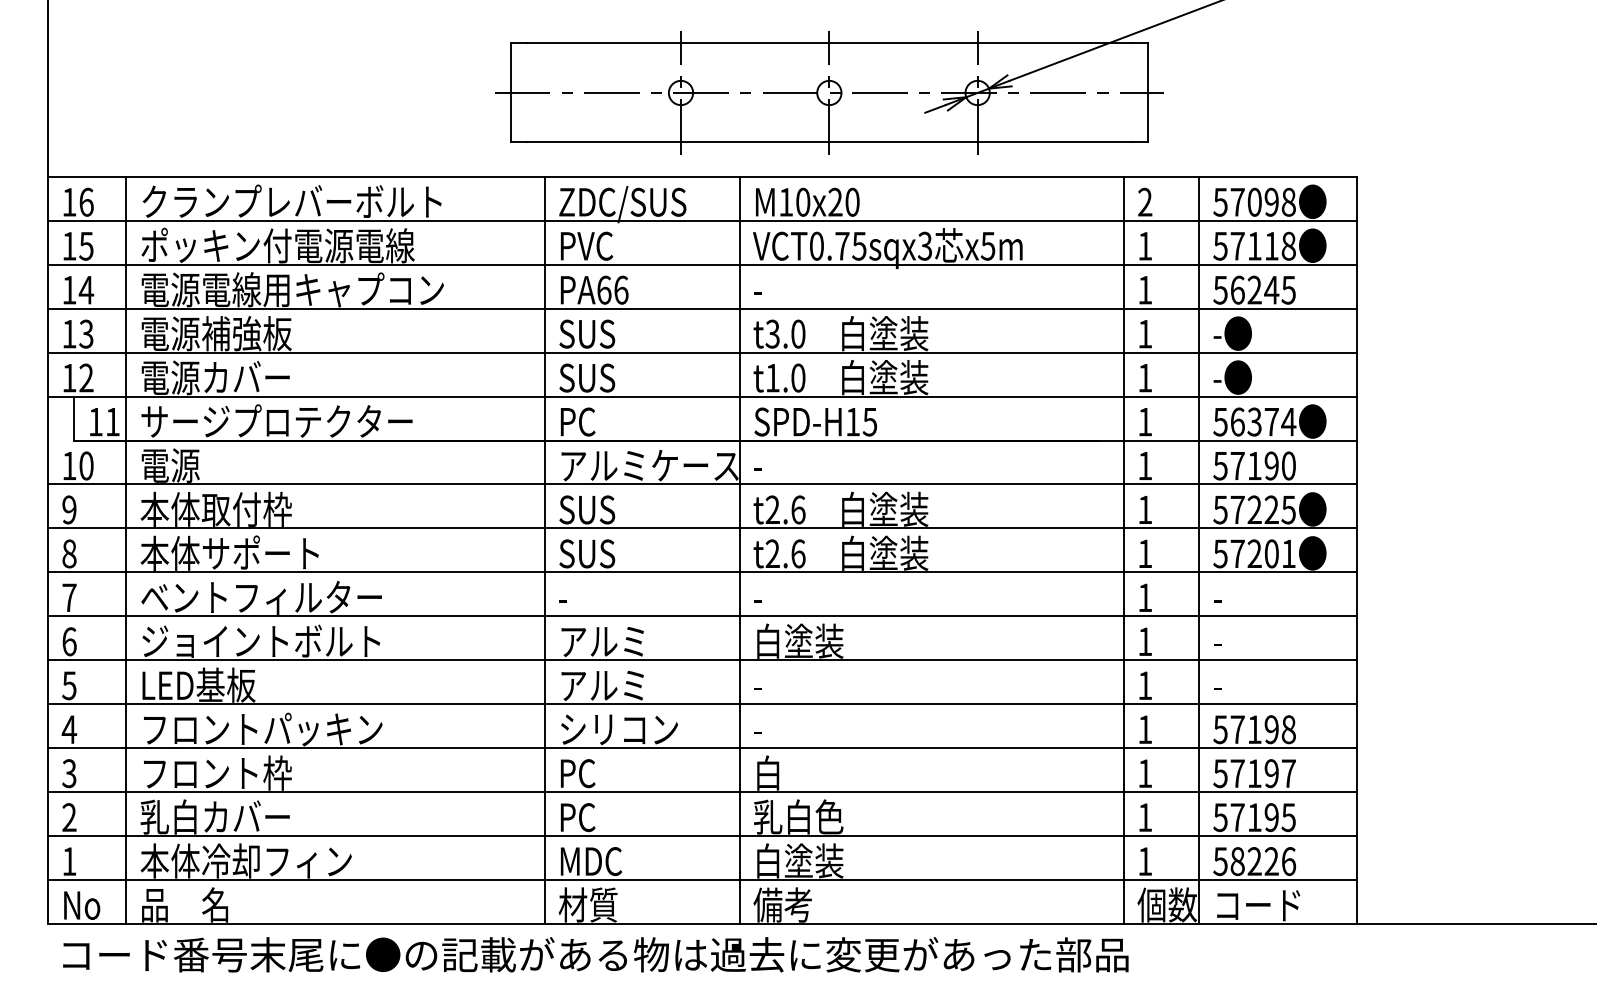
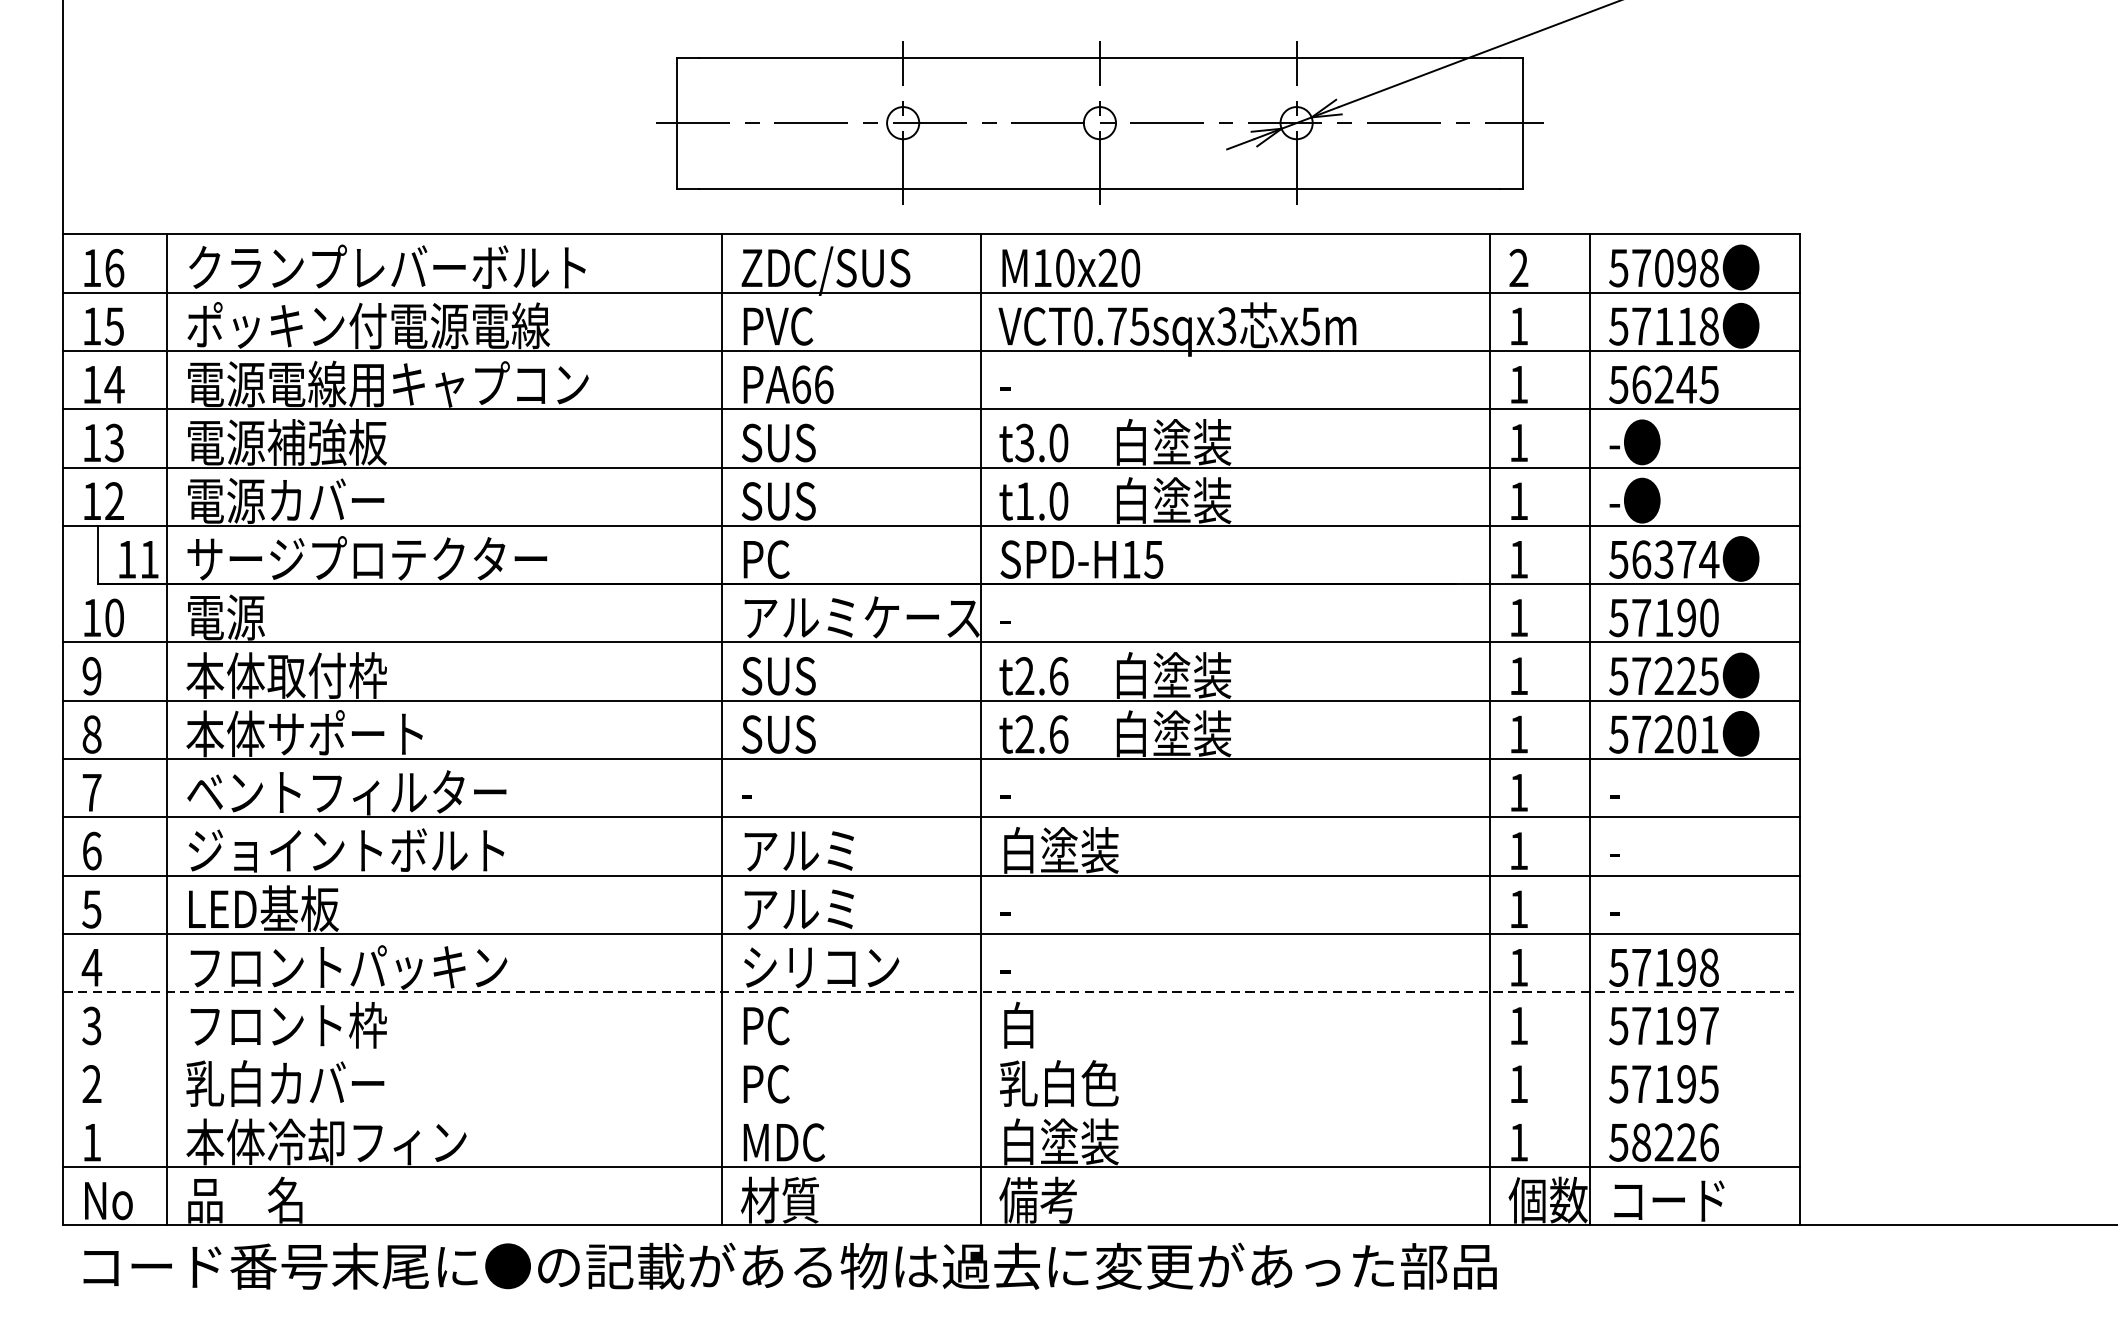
line: (702, 748) -> (931, 992), solid -> dashed
line: (702, 792) -> (931, 1050), removed
line: (702, 836) -> (931, 1109), removed

